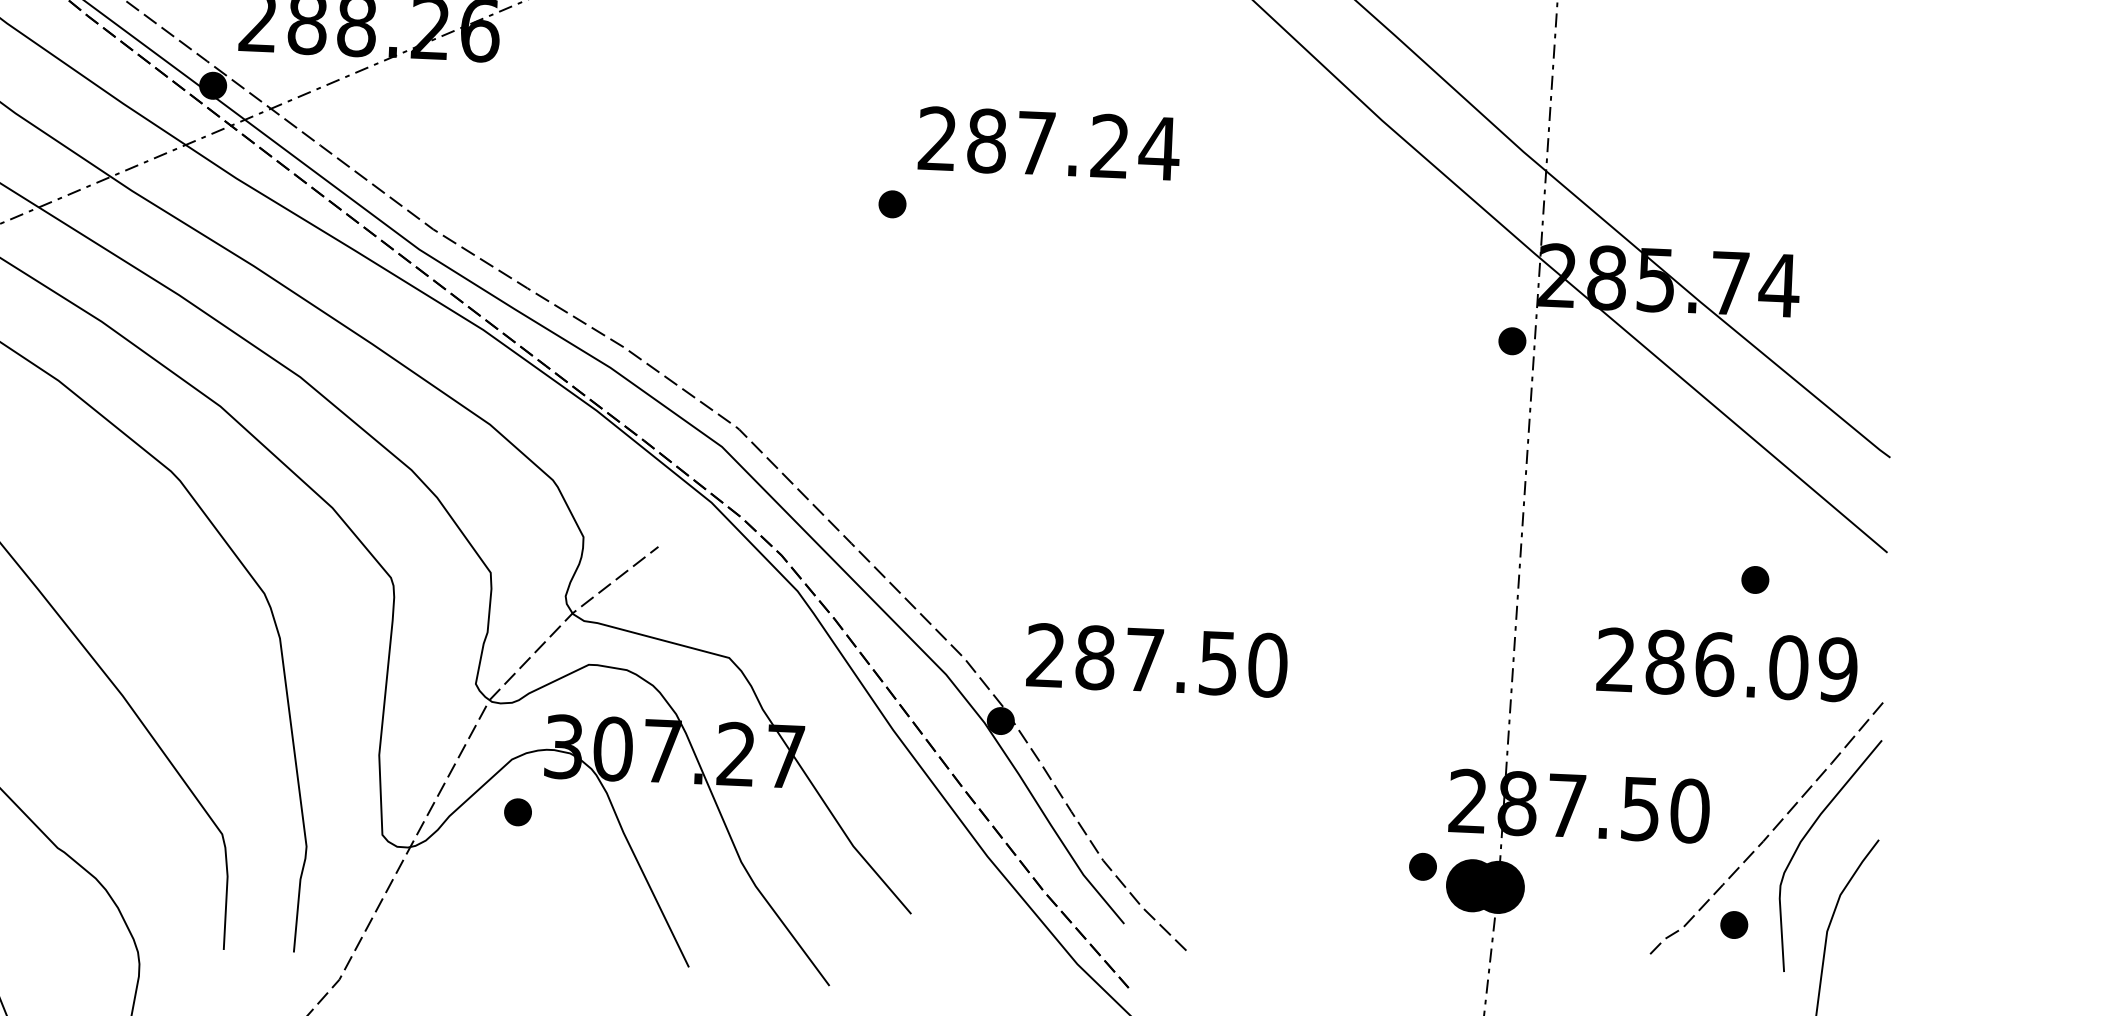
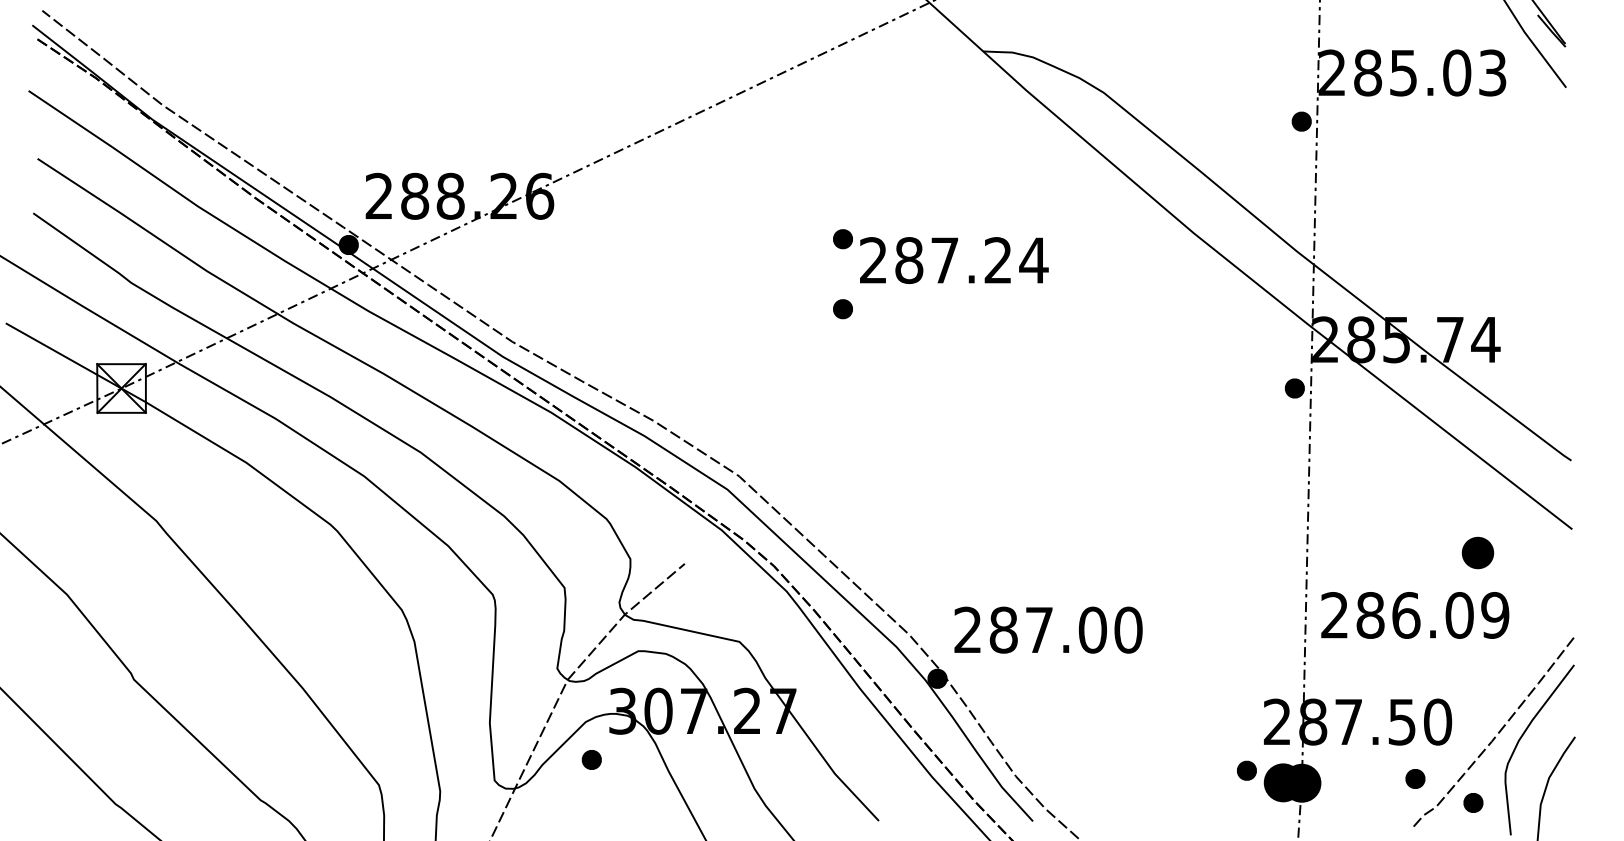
part: (895, 107) -> (842, 239), added
part: (1754, 580) -> (1477, 553), size x1.6
text: (1218, 662) -> (1092, 629), 287.50 -> 287.00
text: (1727, 665) -> (1415, 615), moved
part: (1655, 887) -> (1415, 778), added

